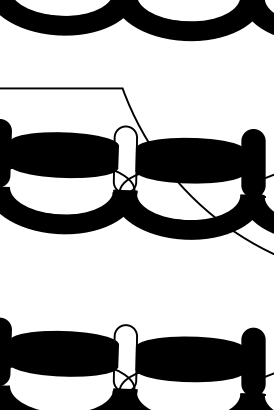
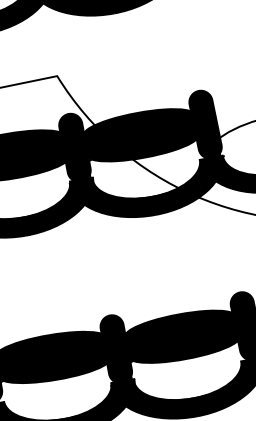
fill: (125, 159) -> (74, 147), added
fill: (125, 358) -> (116, 349), added

